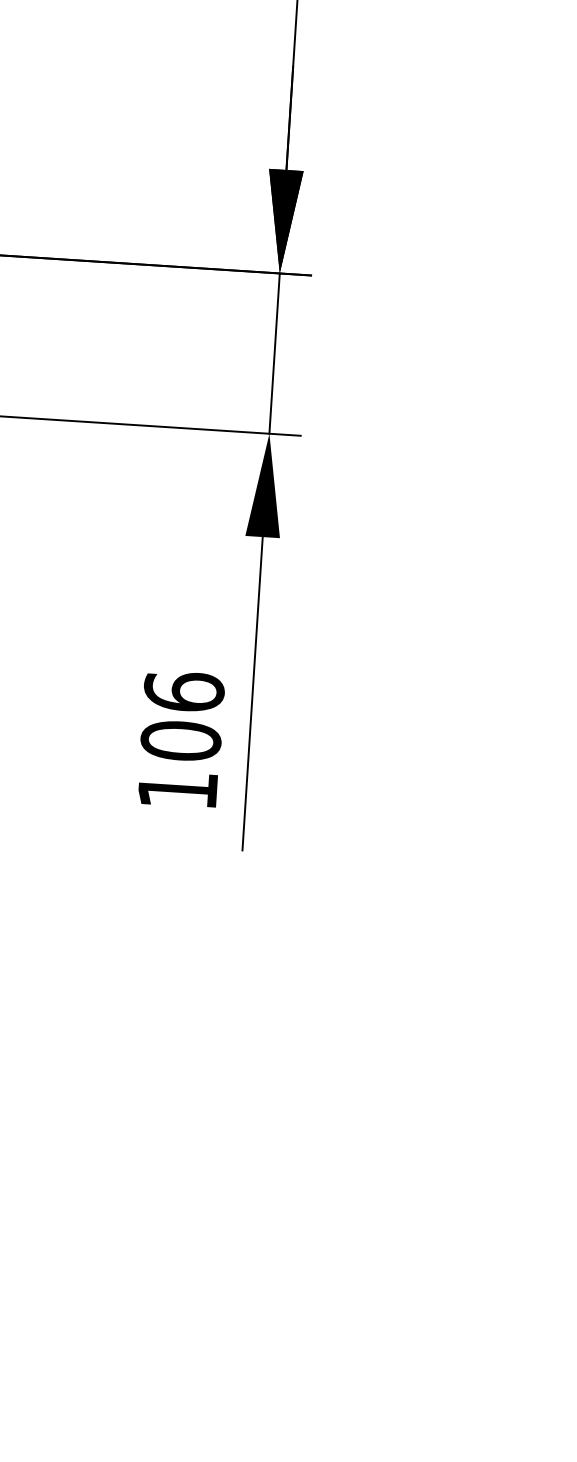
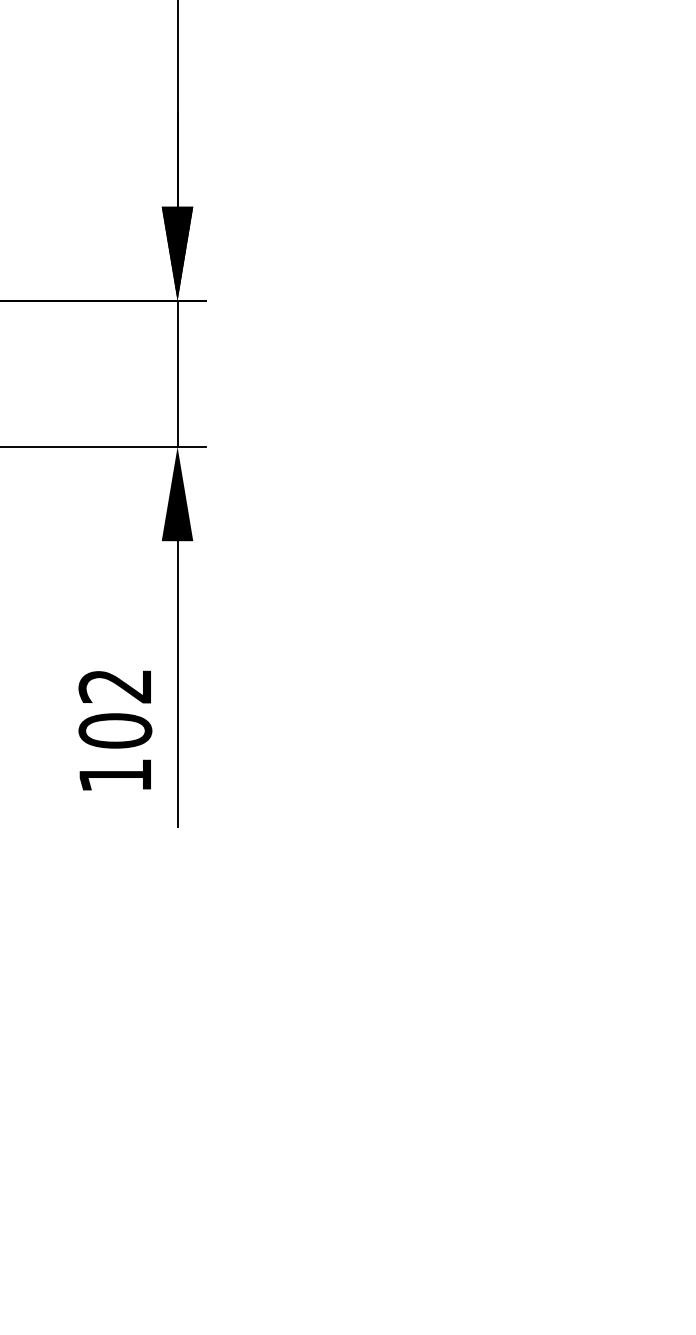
text: (184, 691) -> (115, 685), 106 -> 102

